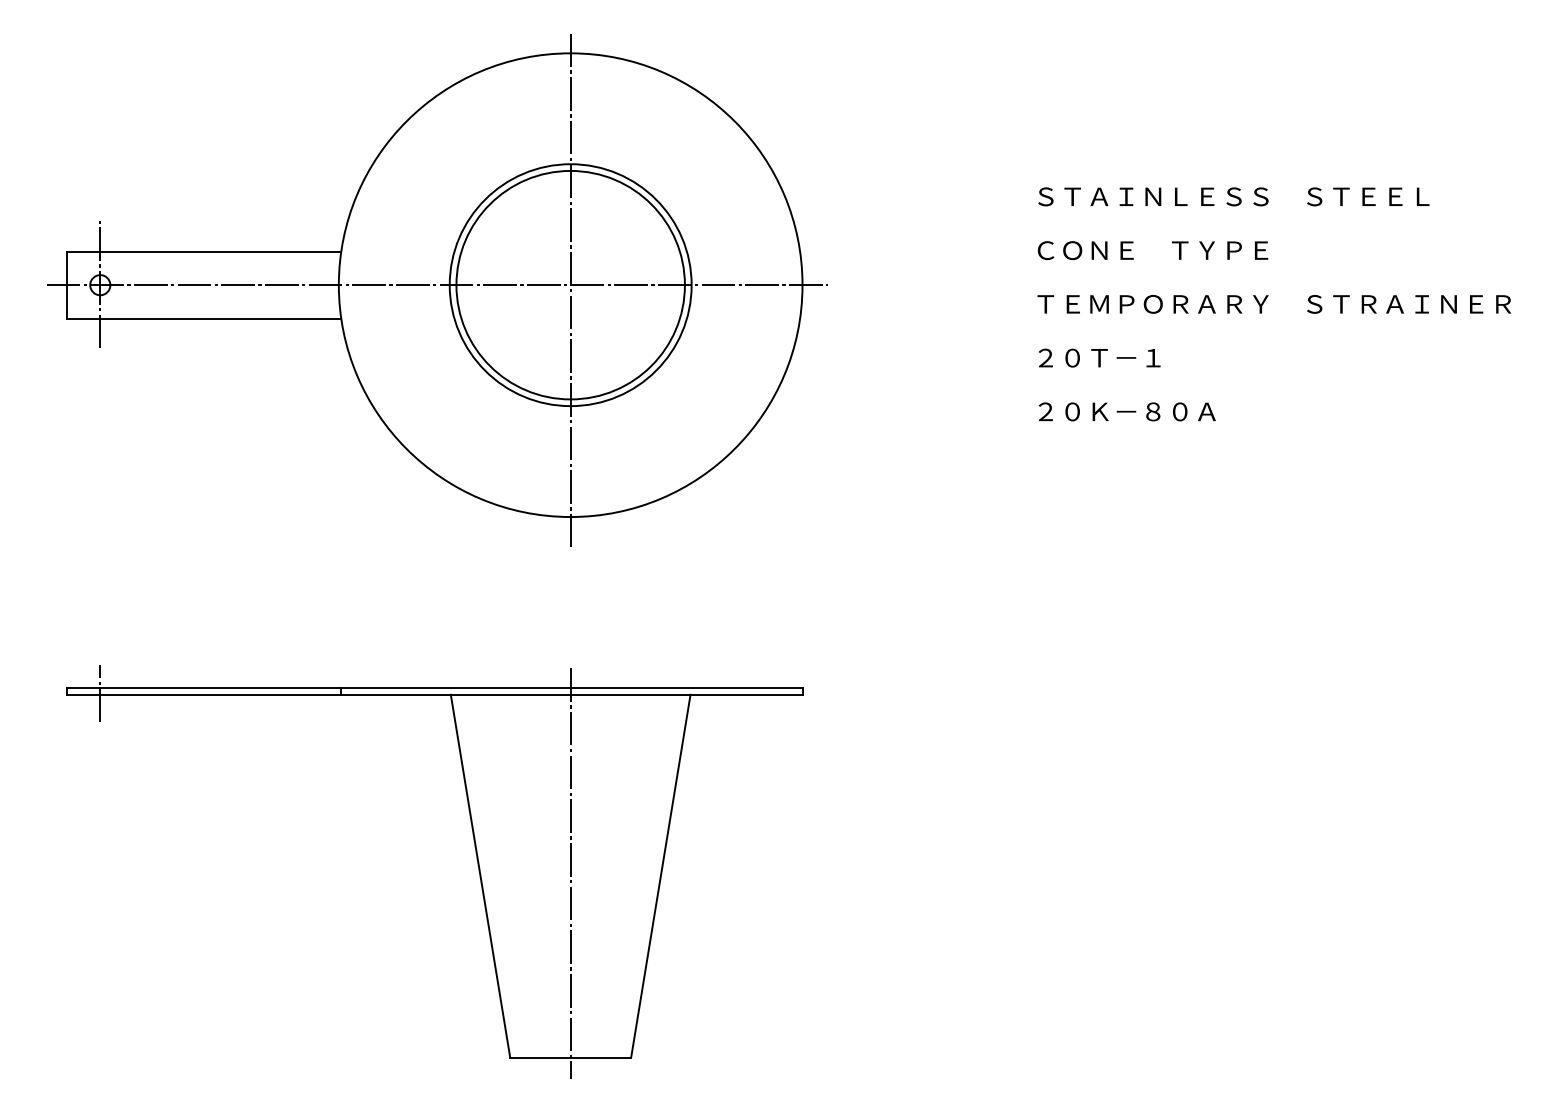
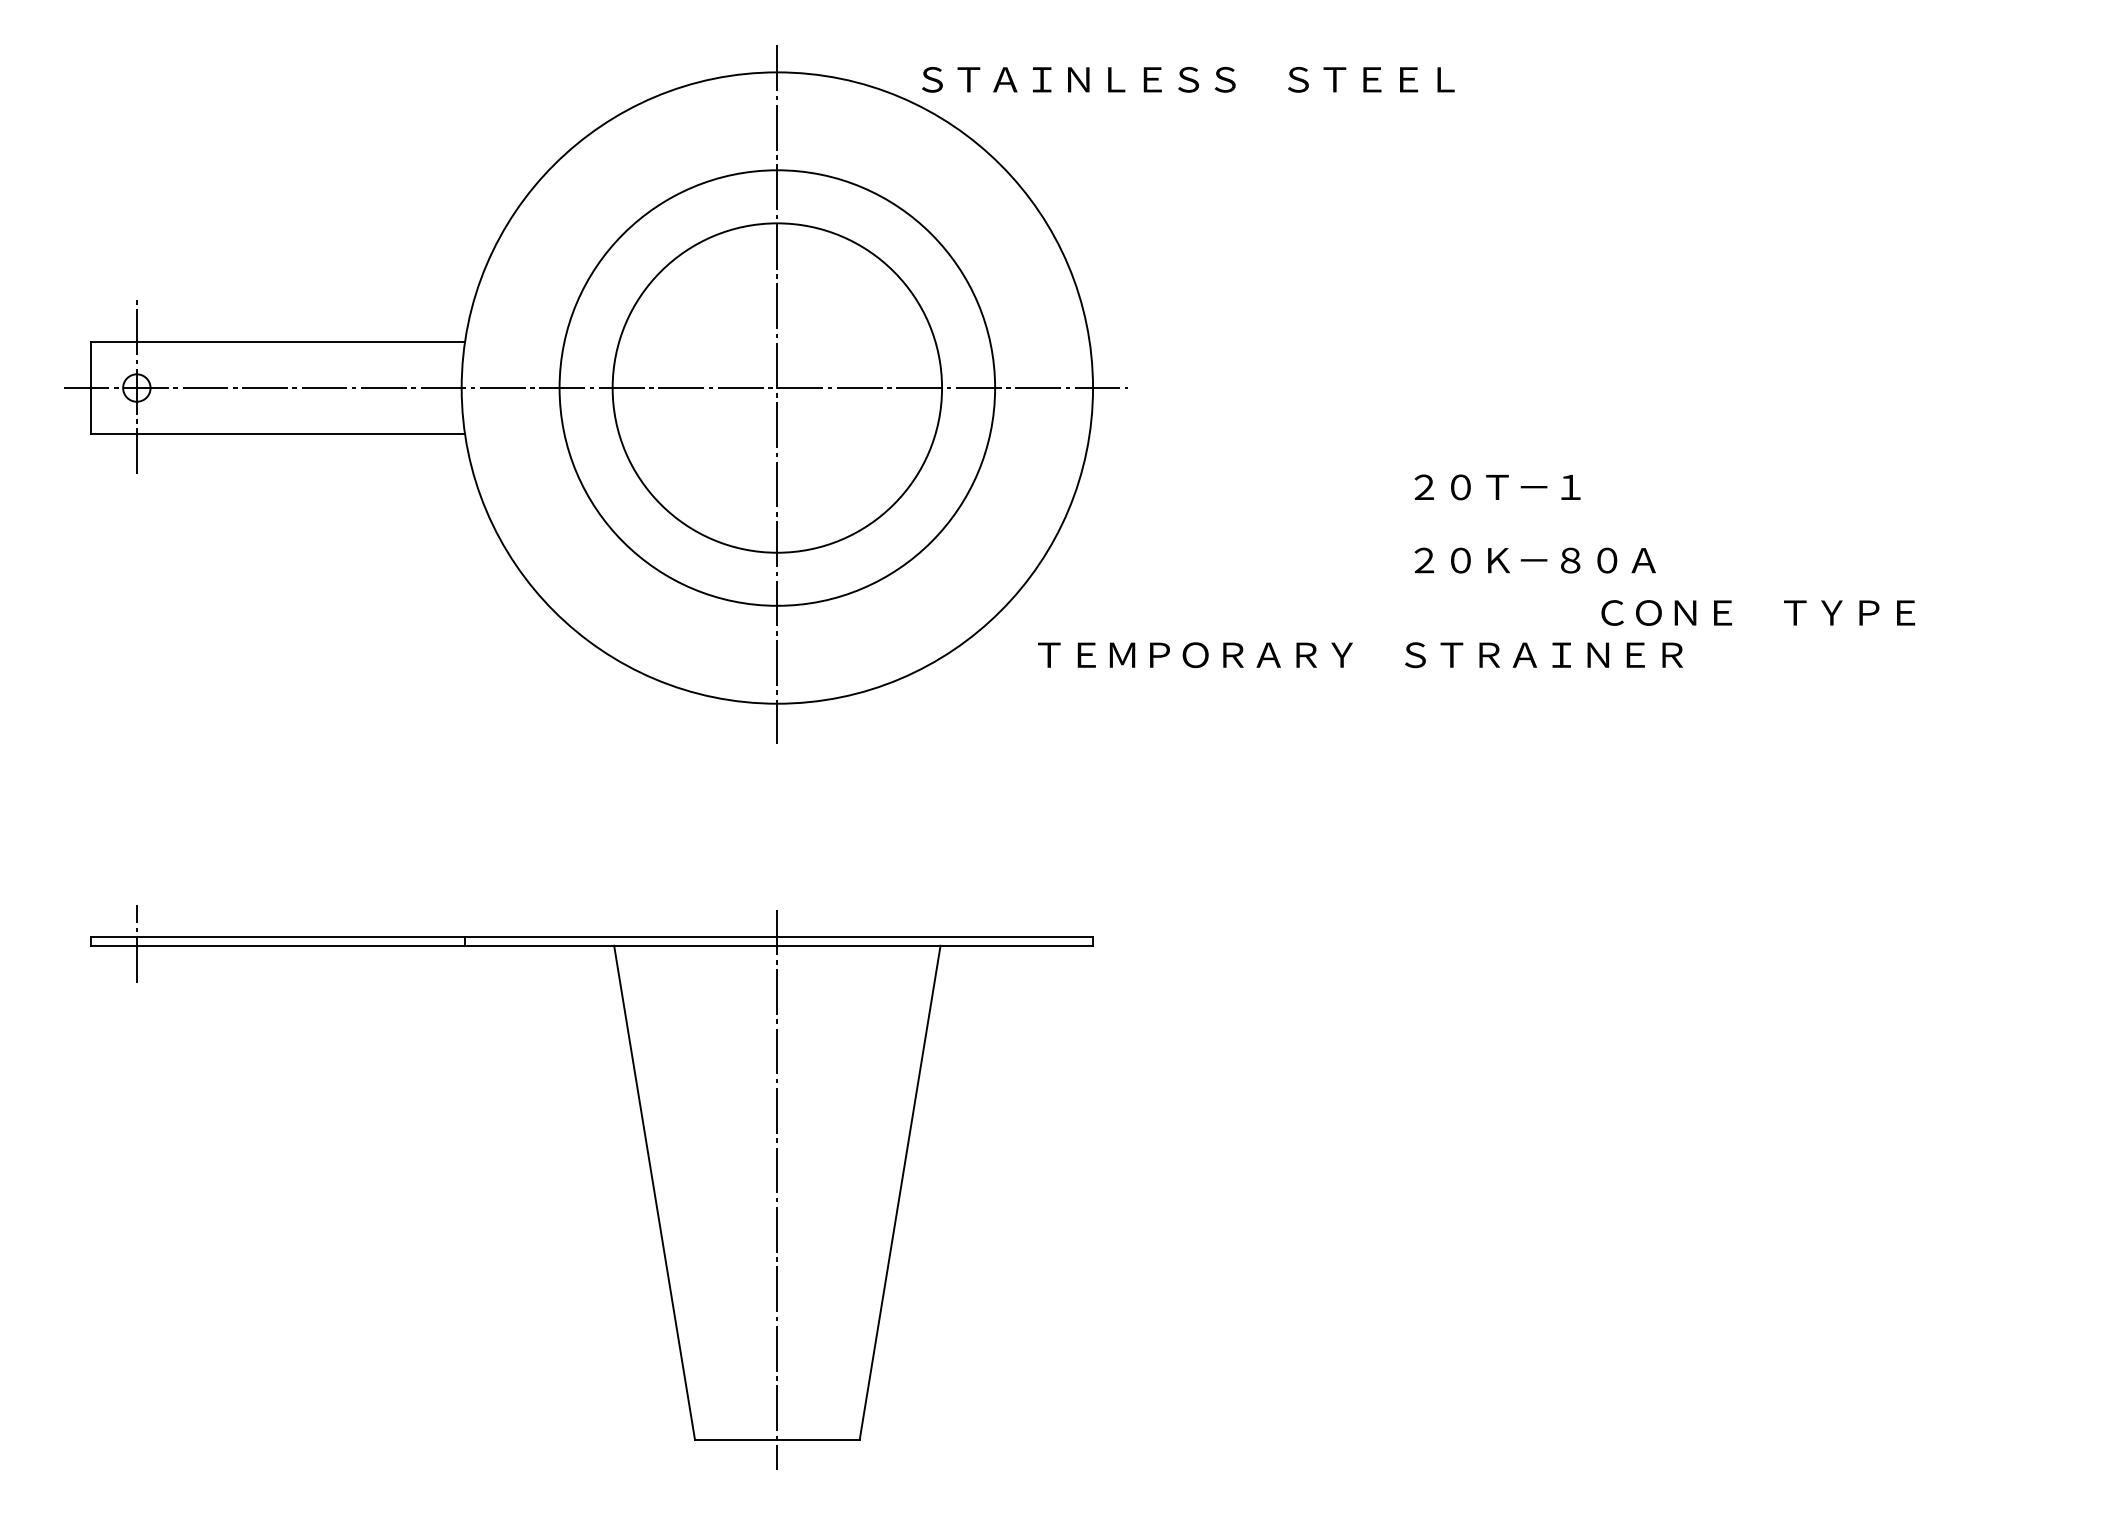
text: (1233, 196) -> (1188, 79), moved
text: (1152, 250) -> (1757, 612), moved
circle: (570, 284) -> (776, 387), size x1.4
text: (1274, 304) -> (1360, 655), moved

